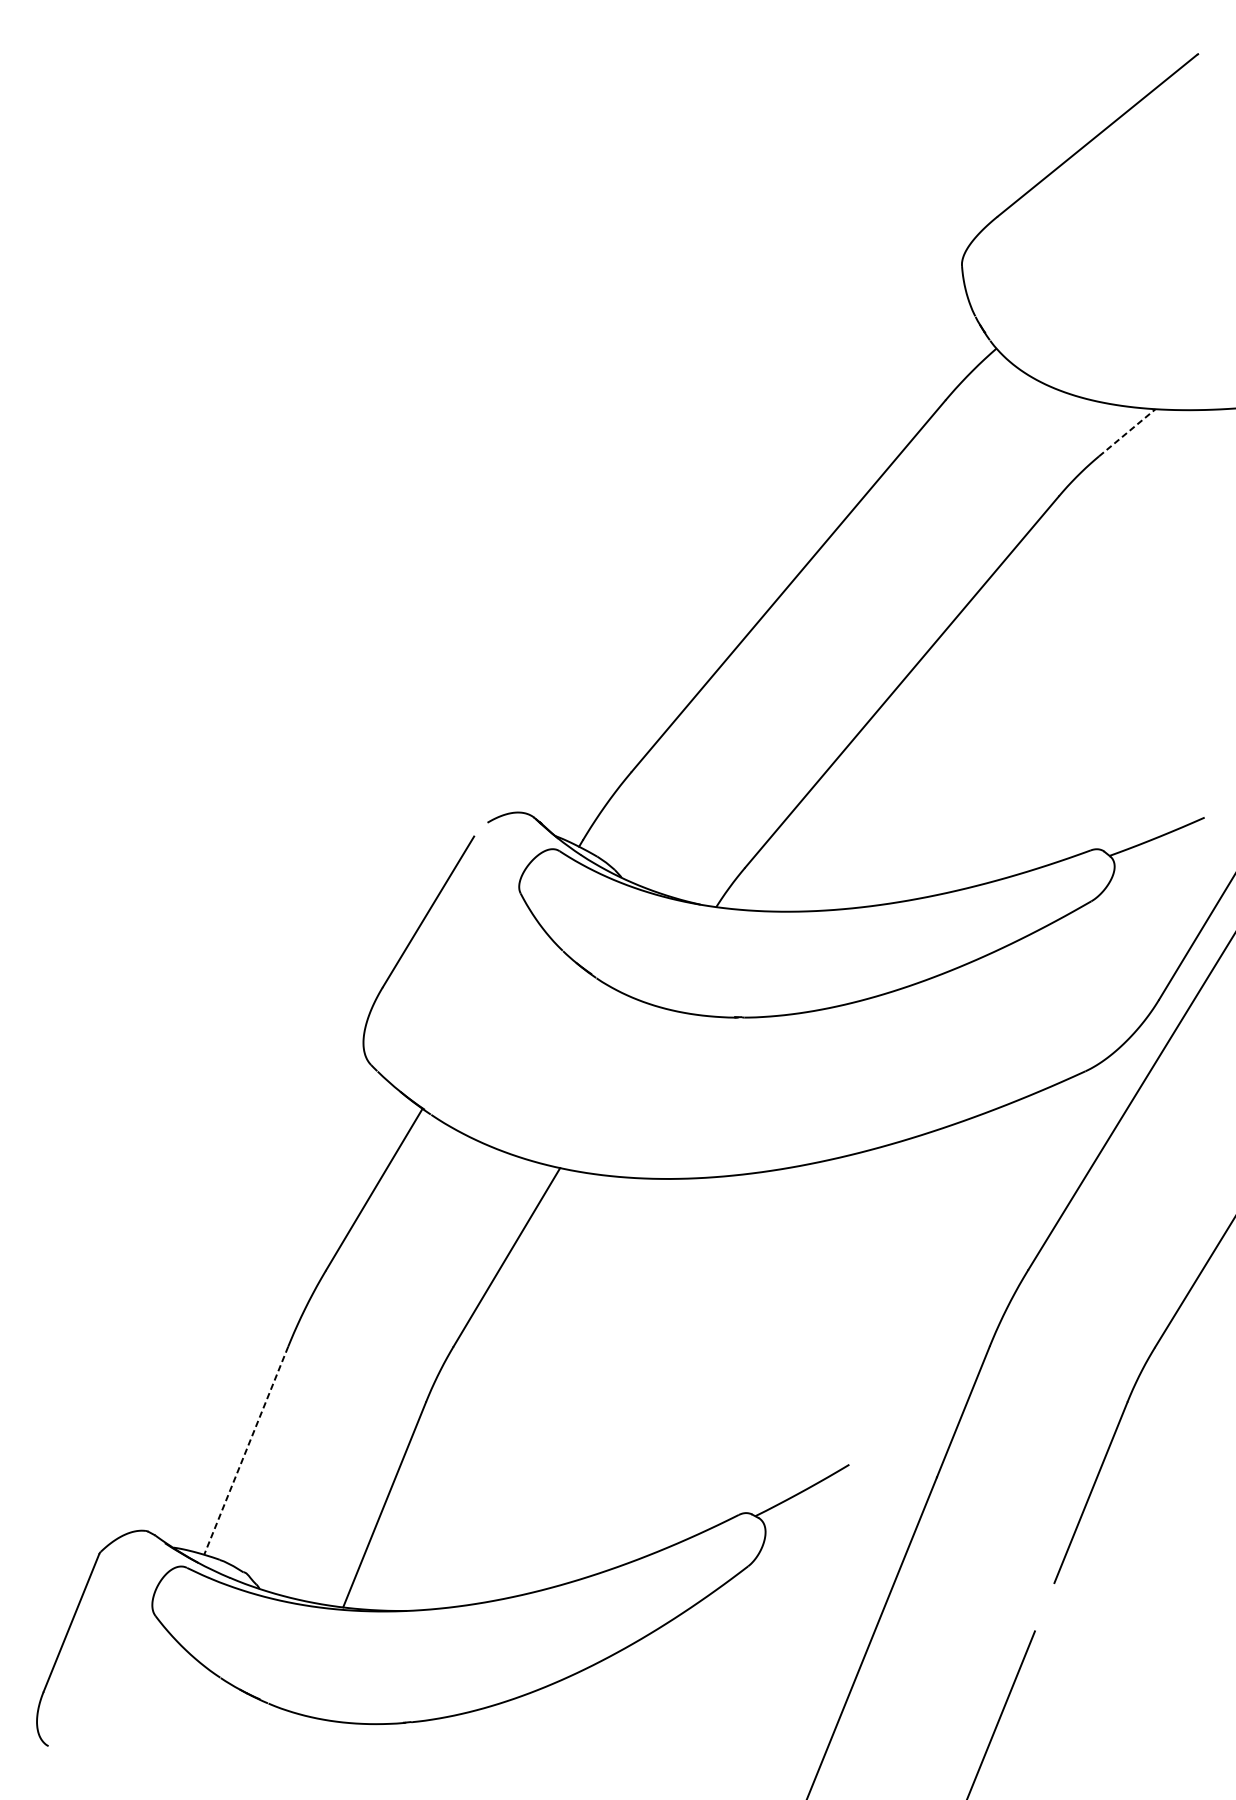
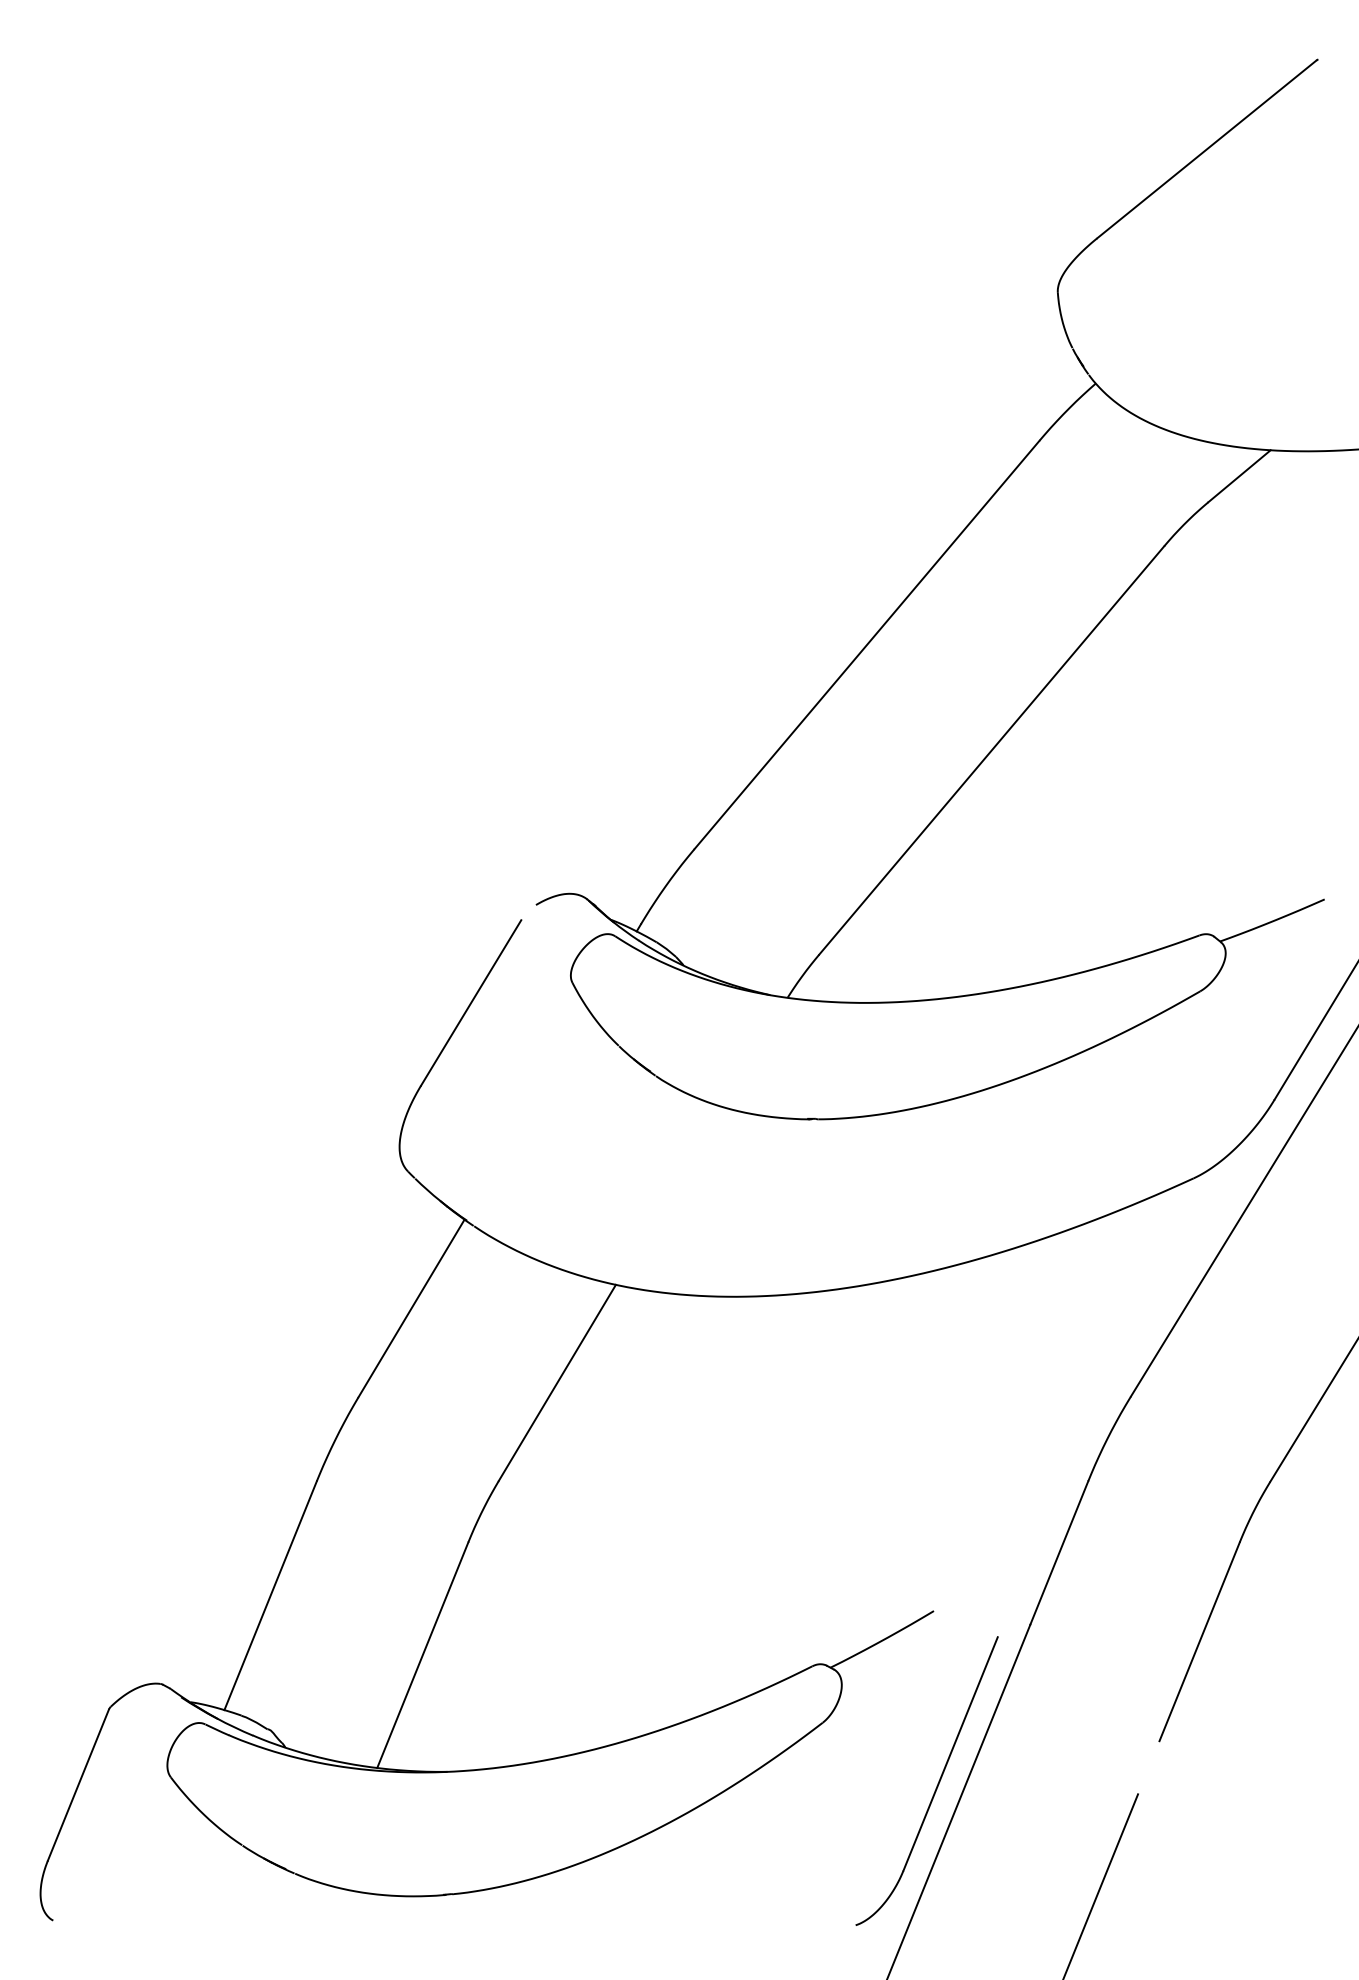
line: (1127, 433) -> (1239, 476), dashed -> solid
line: (246, 1451) -> (270, 1596), dashed -> solid
part: (851, 1623) -> (936, 1785), added

